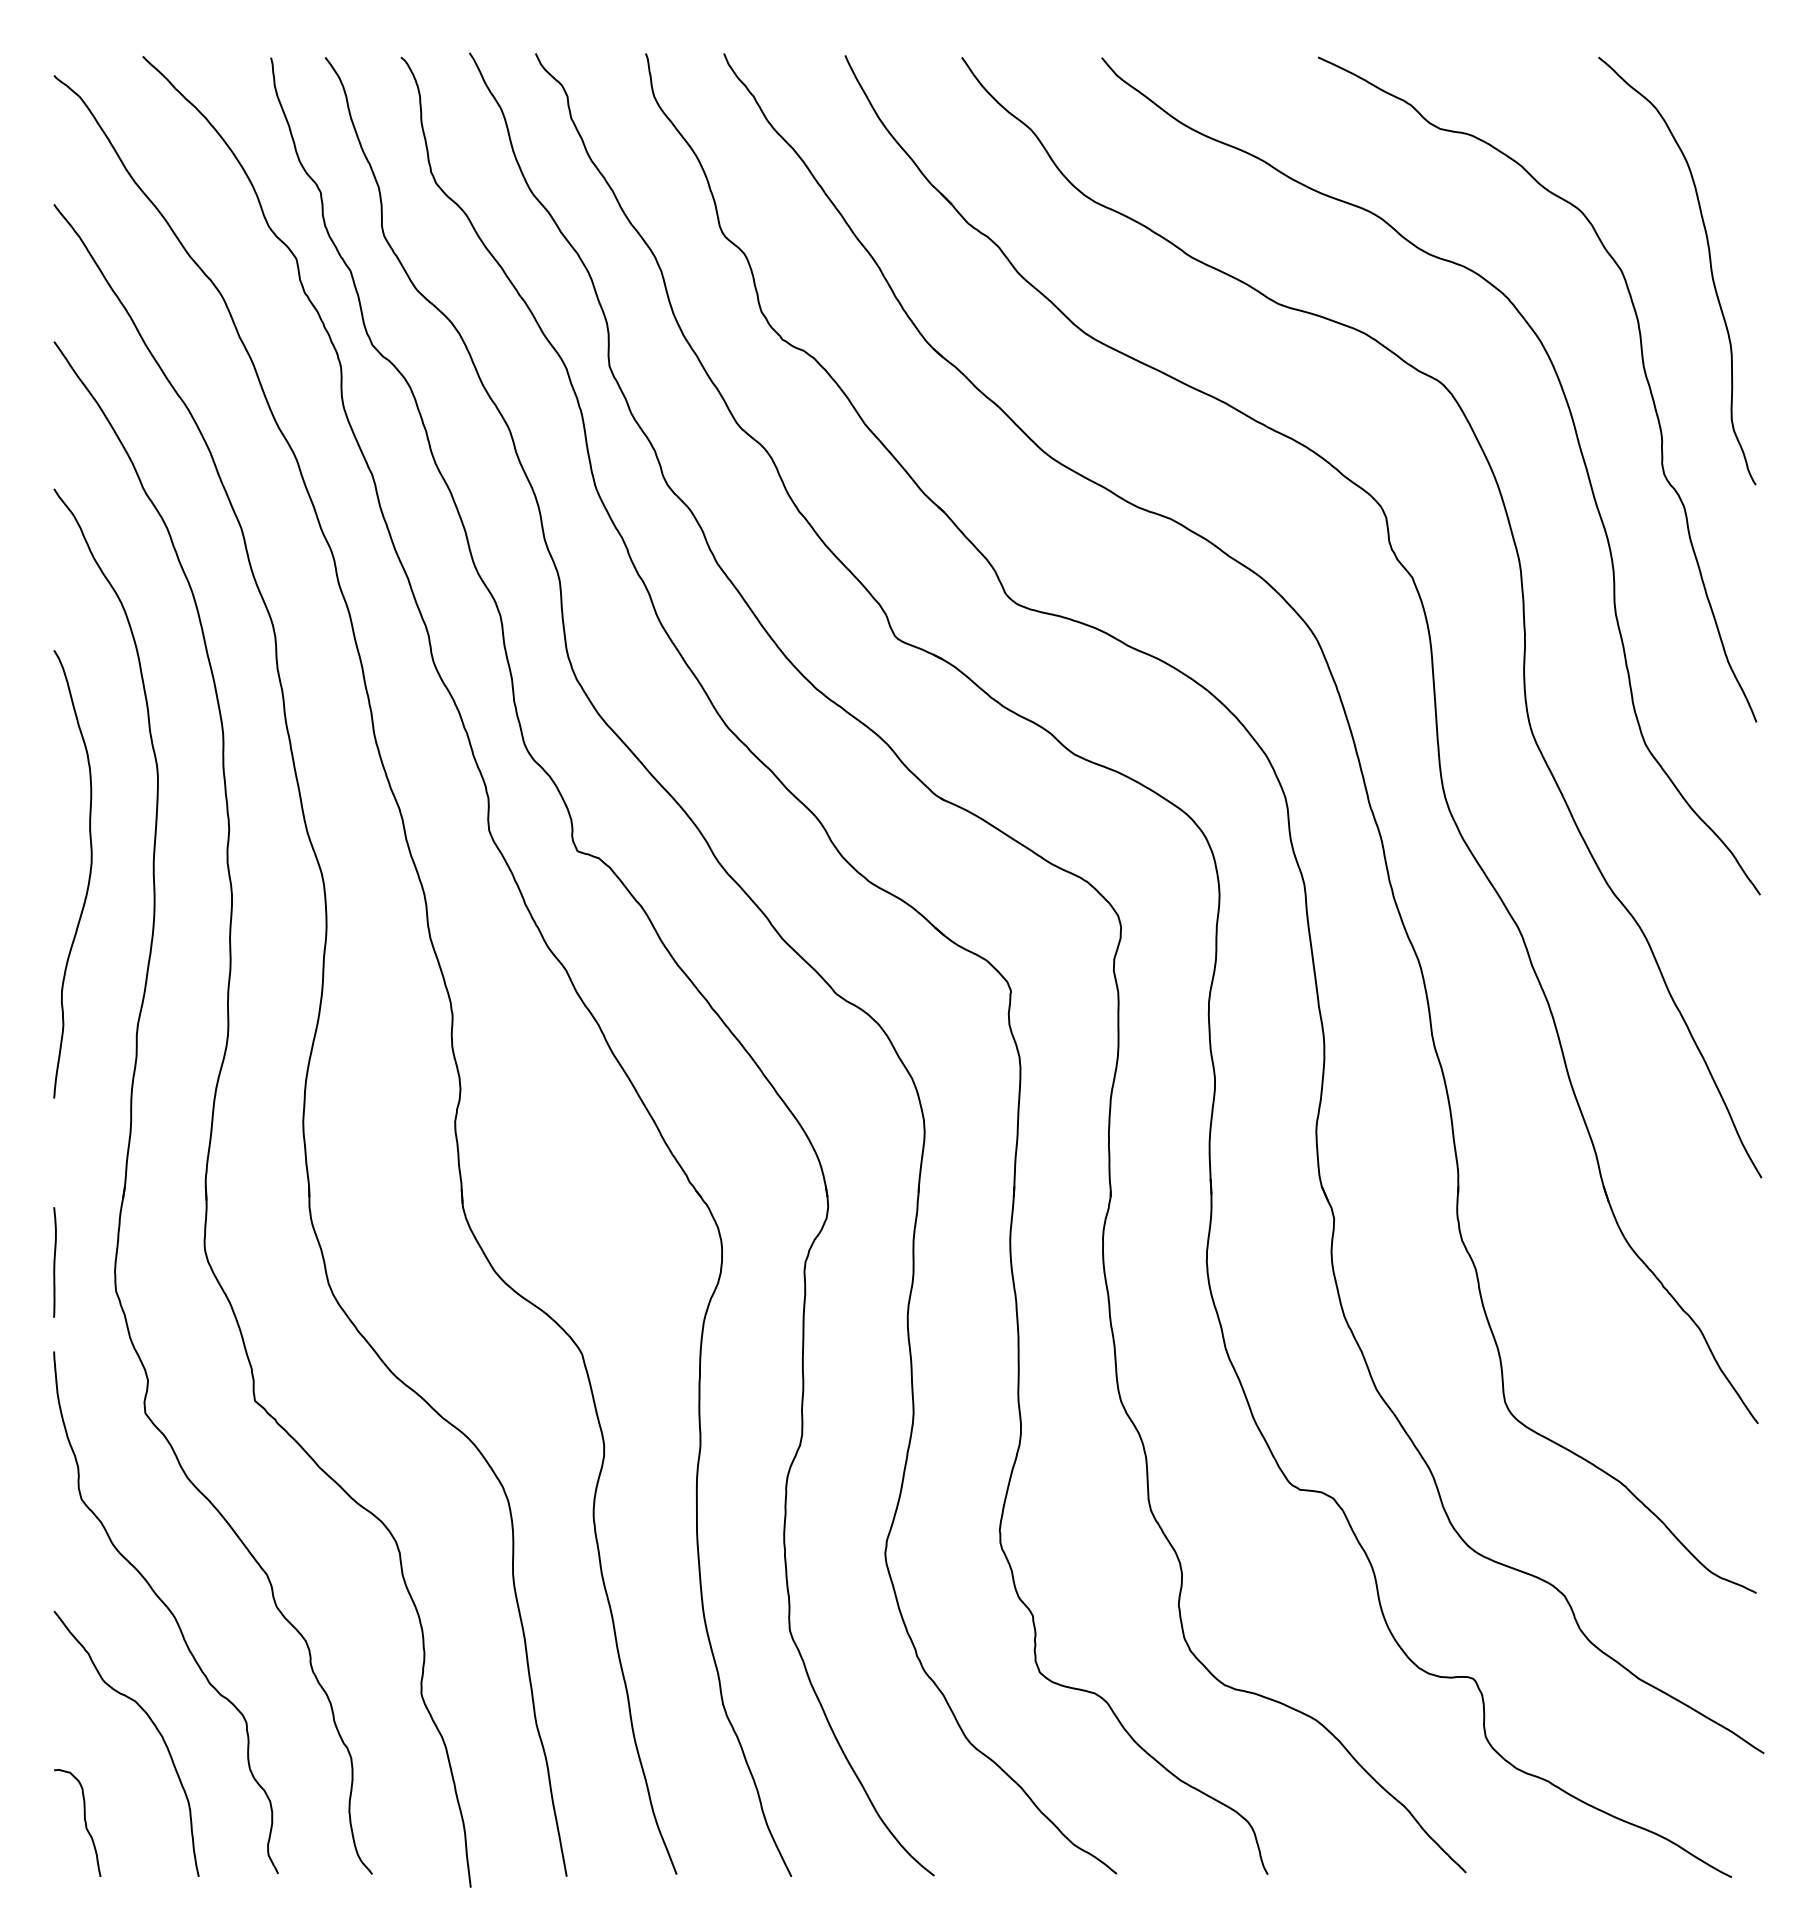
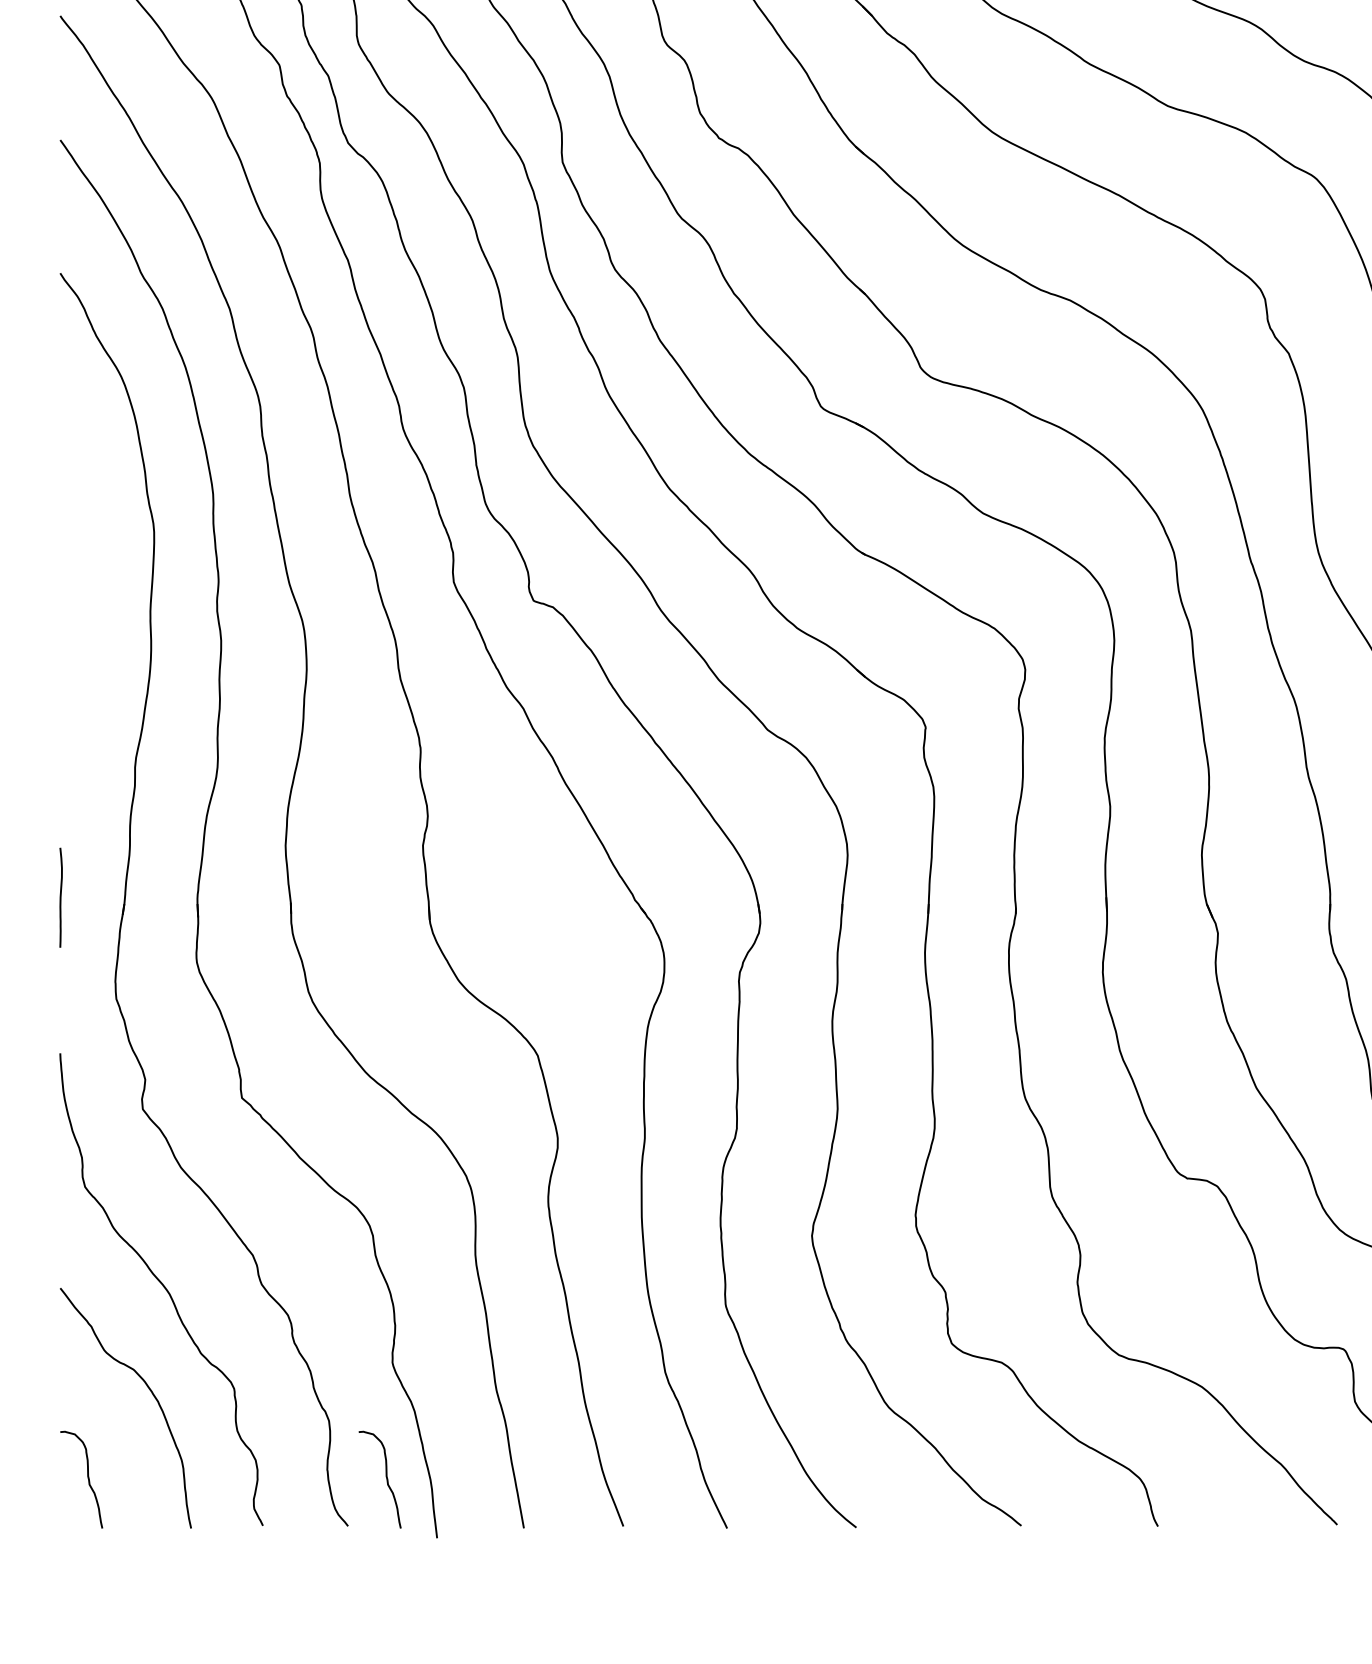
curve: (88, 877) -> (91, 624), removed
line: (54, 1262) -> (60, 897), moved
curve: (414, 1822) -> (386, 1479), added

